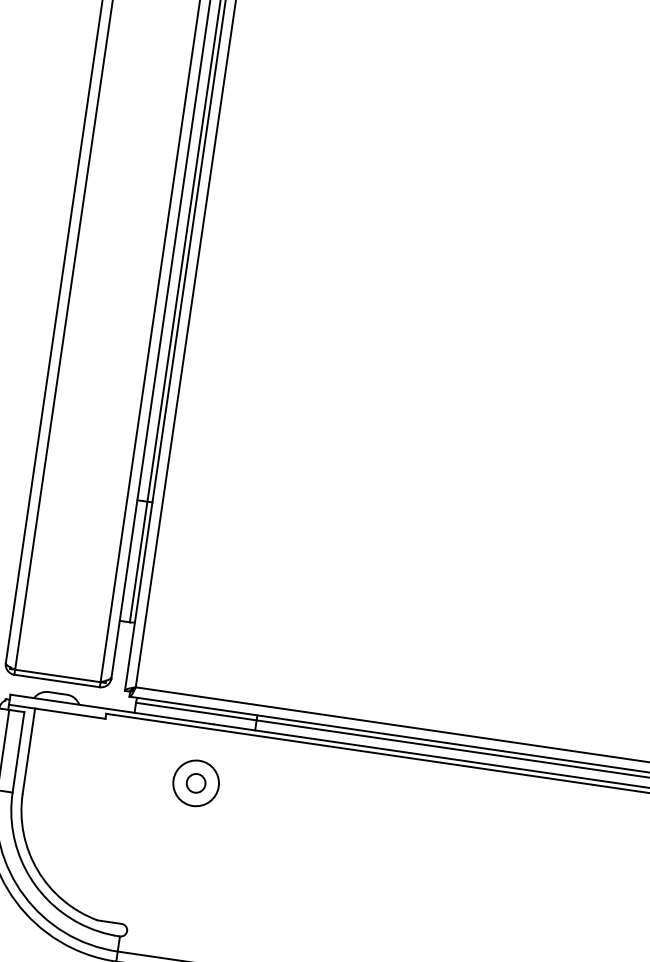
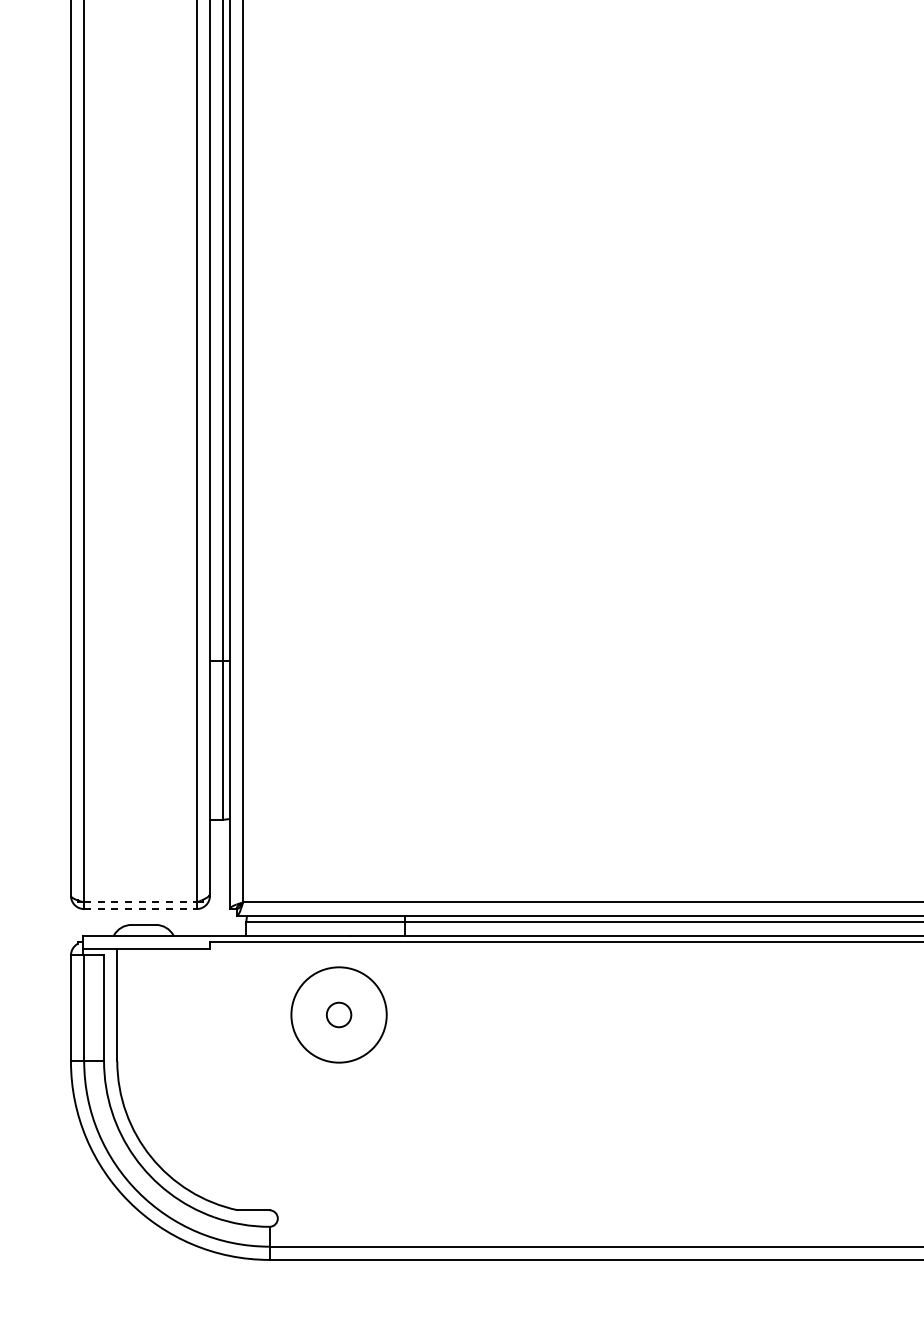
line: (57, 676) -> (140, 902), solid -> dashed
line: (57, 681) -> (140, 909), solid -> dashed
circle: (195, 782) -> (338, 1014), size x1.6

